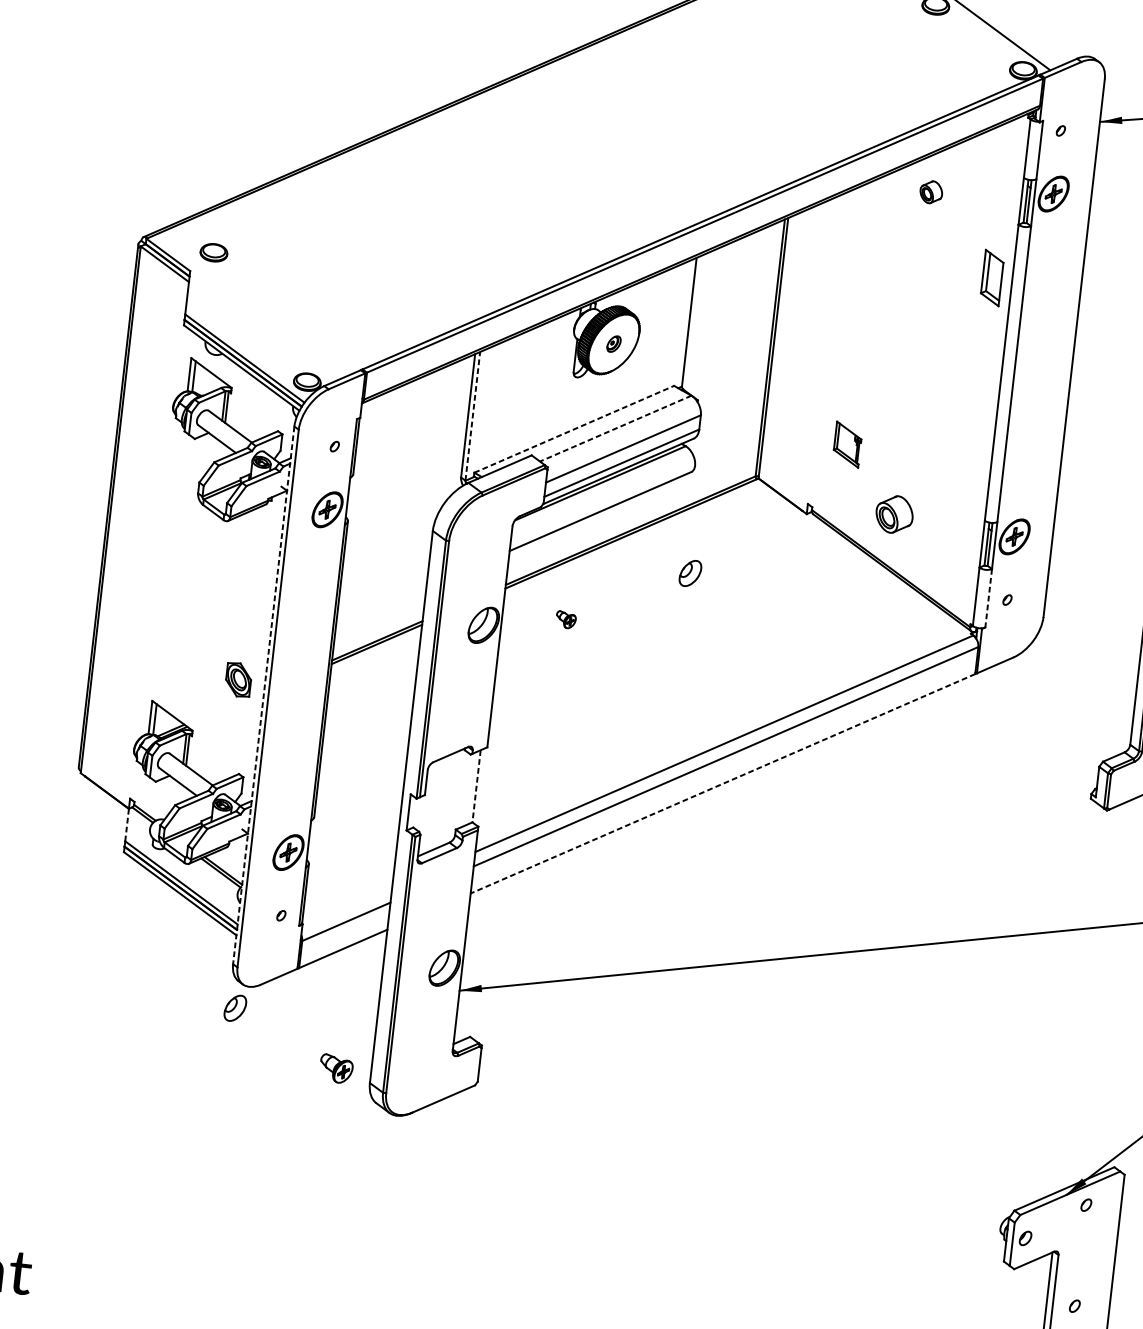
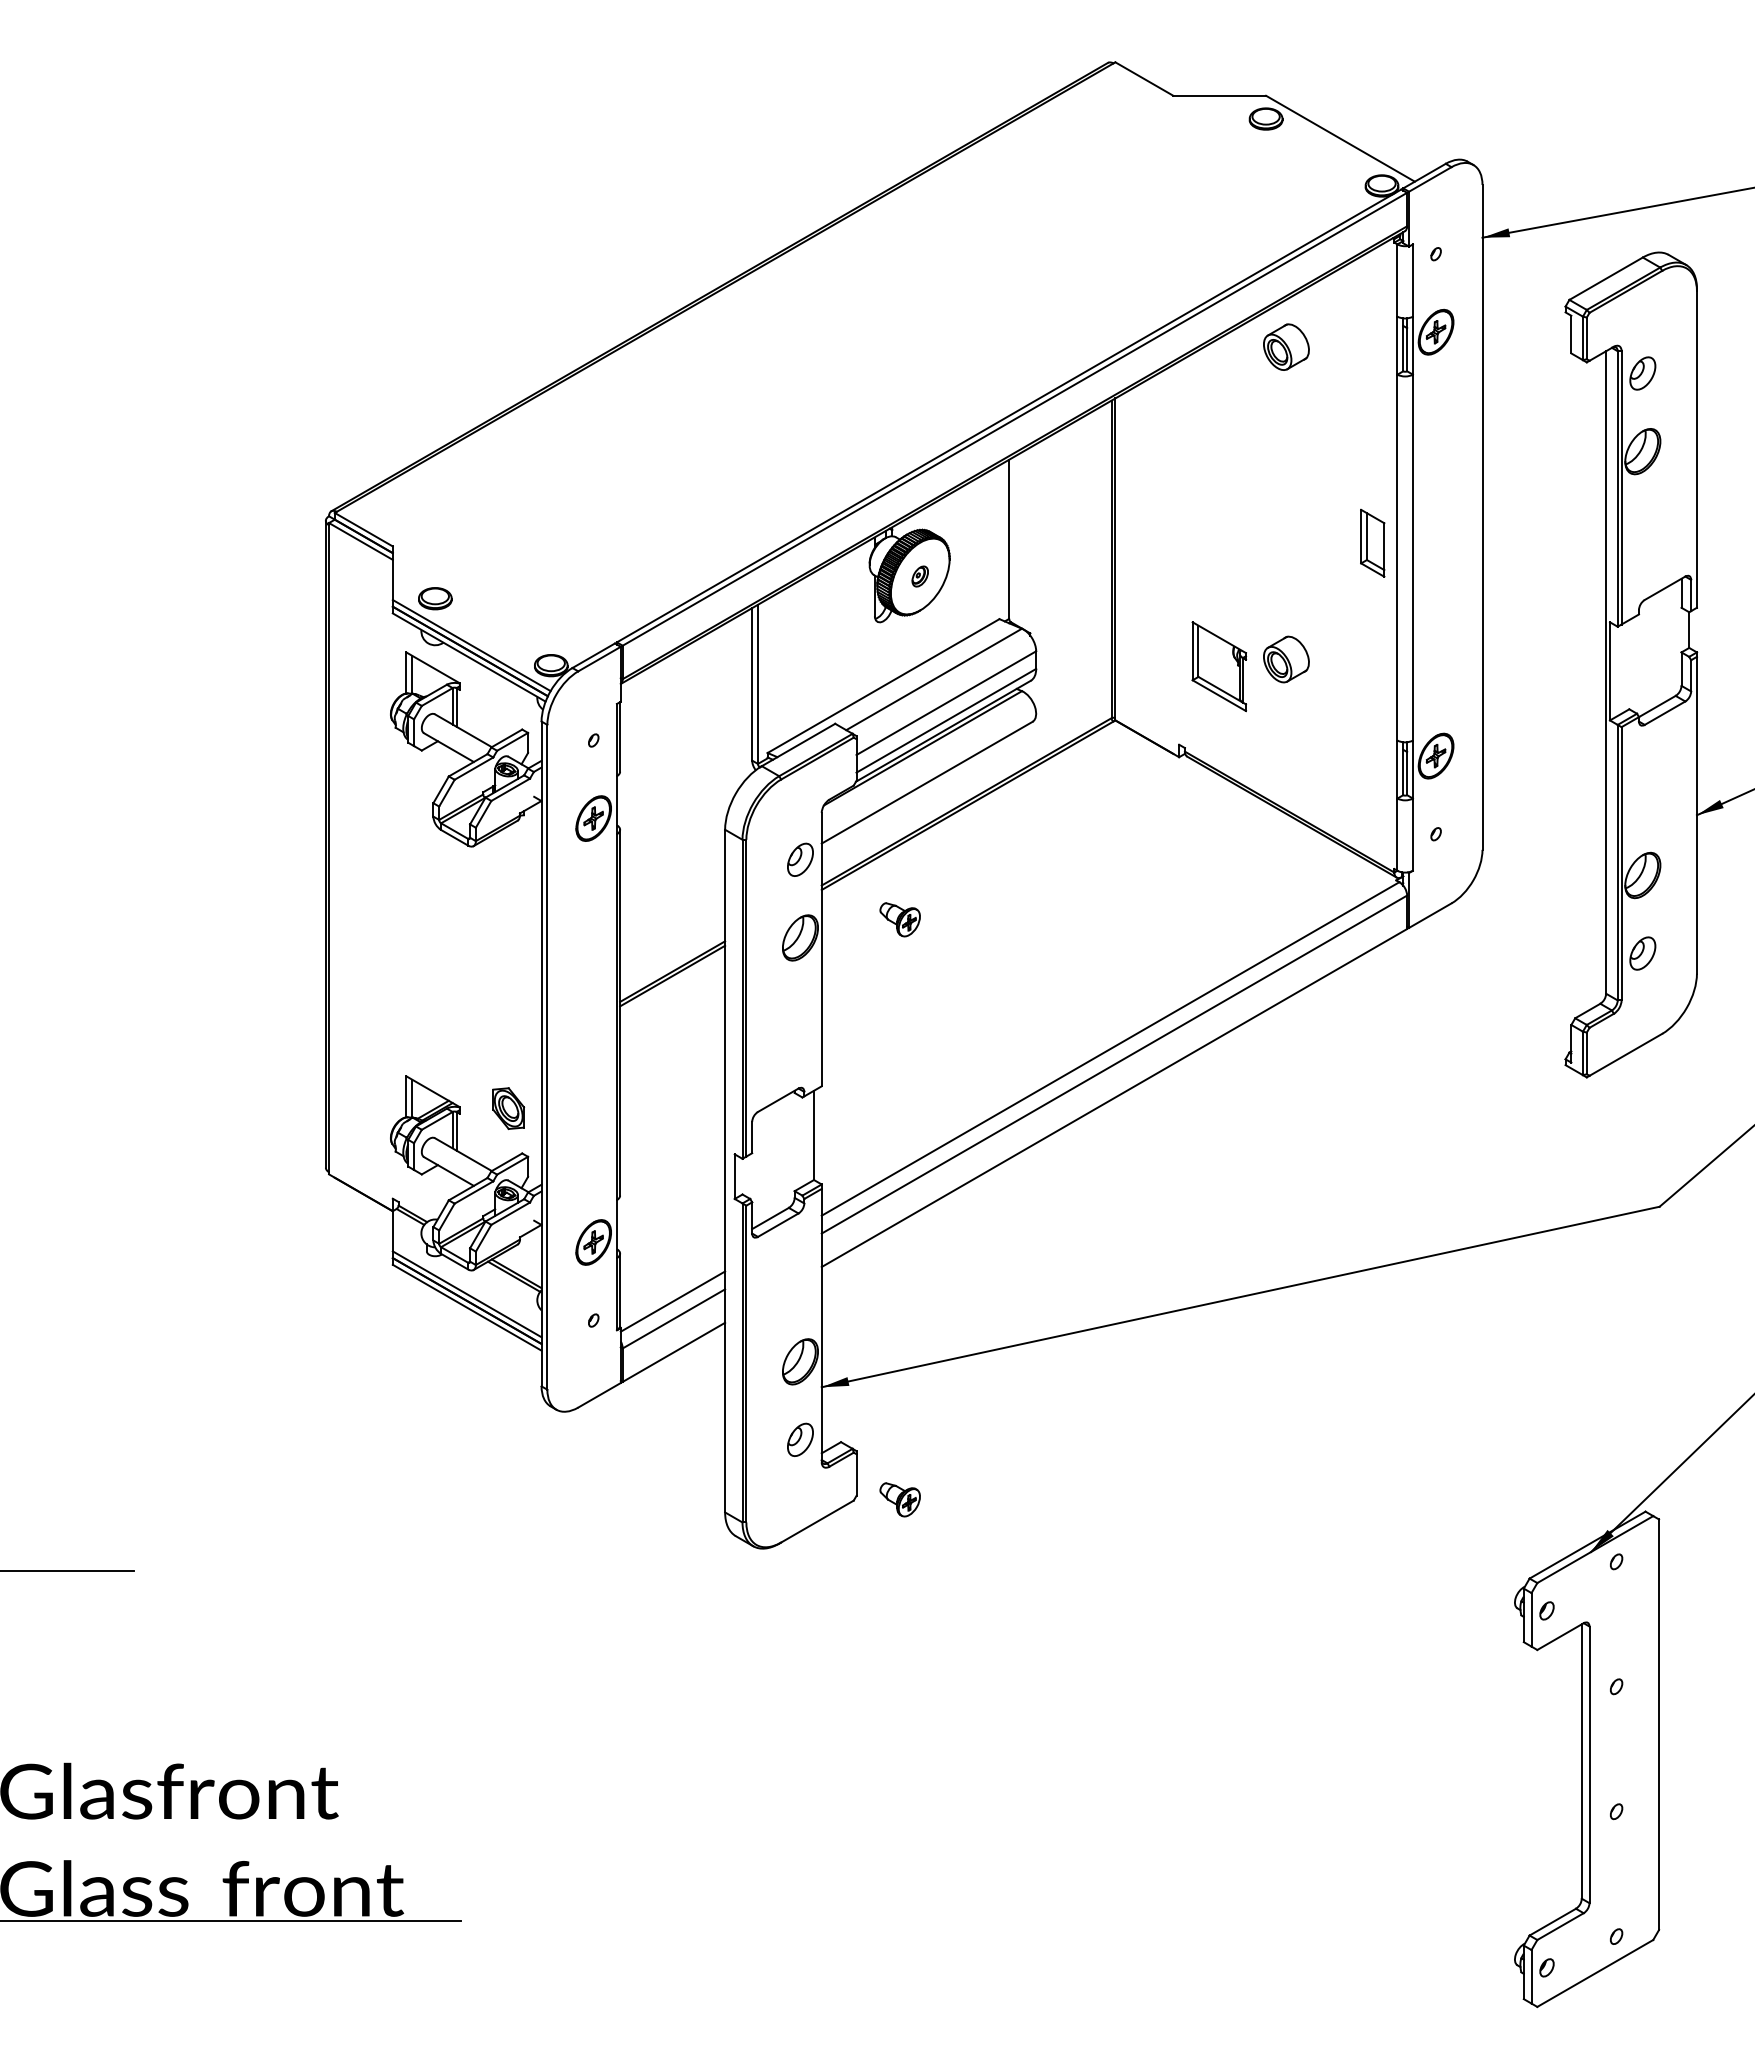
part: (931, 191) -> (1286, 346), size x1.67
part: (214, 252) -> (435, 598), moved
part: (992, 277) -> (1372, 542), moved
line: (472, 416) -> (757, 684), dashed -> solid
line: (615, 428) -> (933, 679), dashed -> solid
line: (574, 429) -> (883, 686), dashed -> solid
part: (847, 444) -> (1219, 666), size x1.67
part: (894, 514) -> (1286, 659), moved
part: (690, 573) -> (800, 859), moved
line: (988, 598) -> (1412, 835), dashed -> solid
part: (565, 619) -> (899, 919), size x1.67
part: (238, 679) -> (508, 1108), moved
line: (263, 695) -> (541, 1054), dashed -> solid
line: (723, 784) -> (1114, 1098), dashed -> solid
line: (476, 786) -> (814, 1135), dashed -> solid
line: (126, 824) -> (392, 1230), dashed -> solid
line: (346, 907) -> (672, 1301), added
part: (235, 1007) -> (800, 1439), moved
part: (335, 1068) -> (899, 1499), moved

